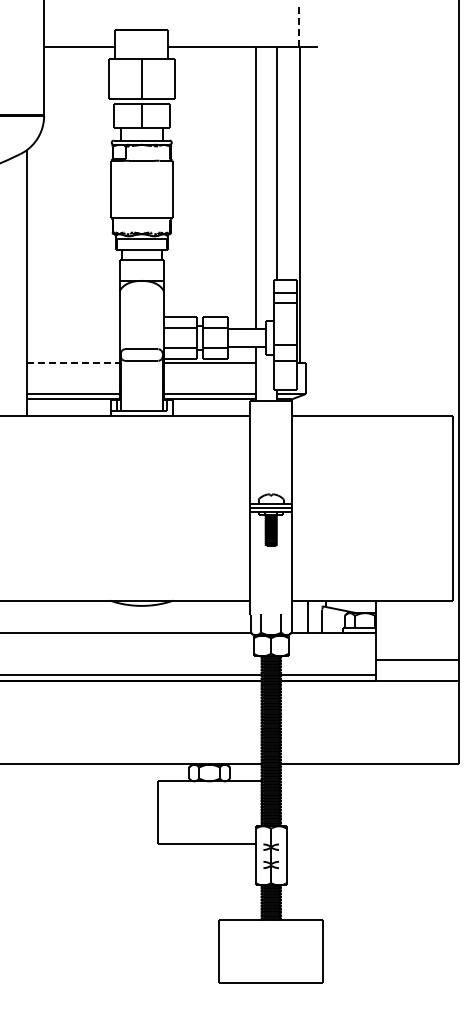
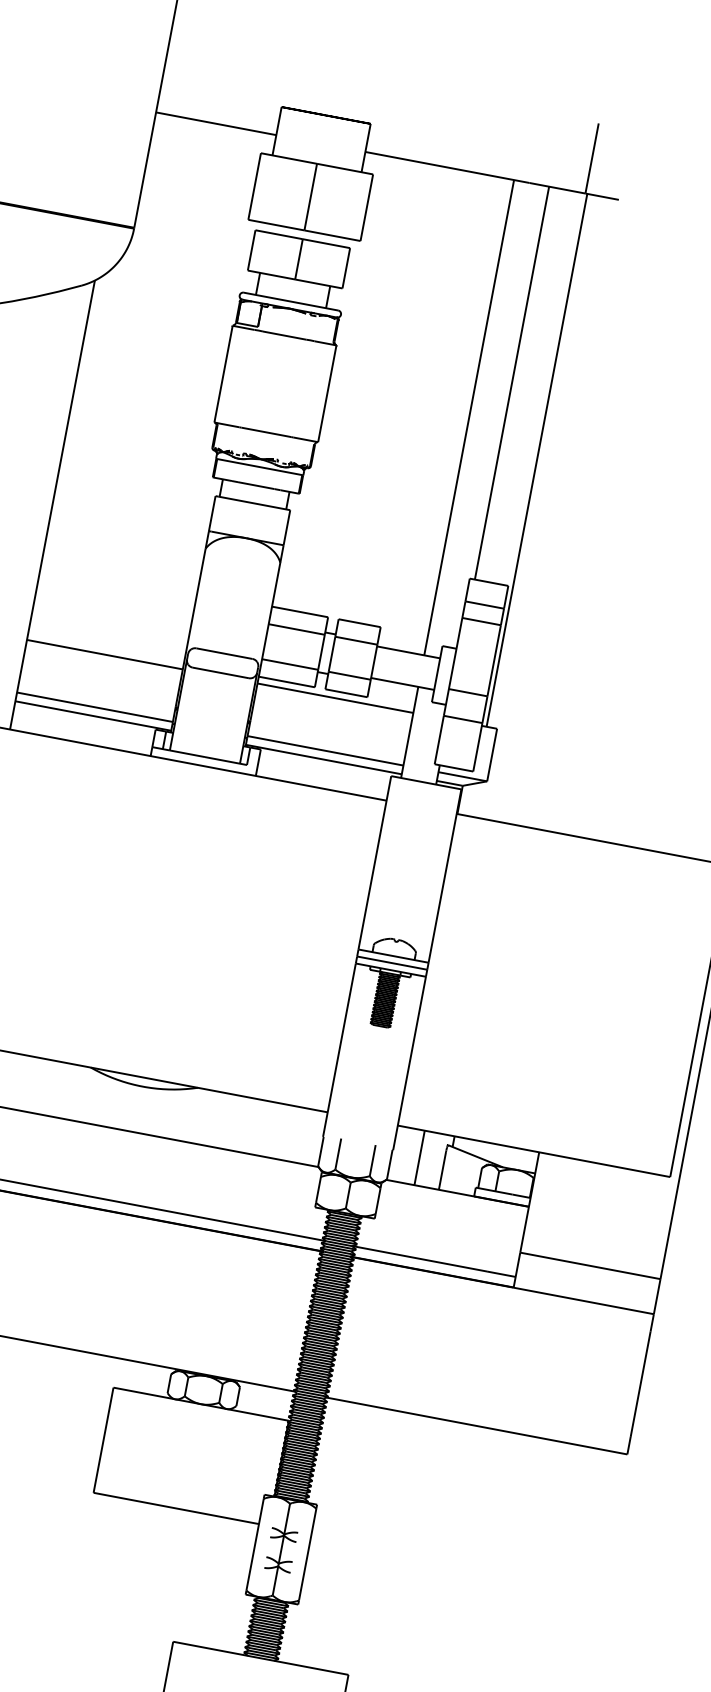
line: (298, 26) -> (591, 158), dashed -> solid
line: (73, 362) -> (105, 654), dashed -> solid

